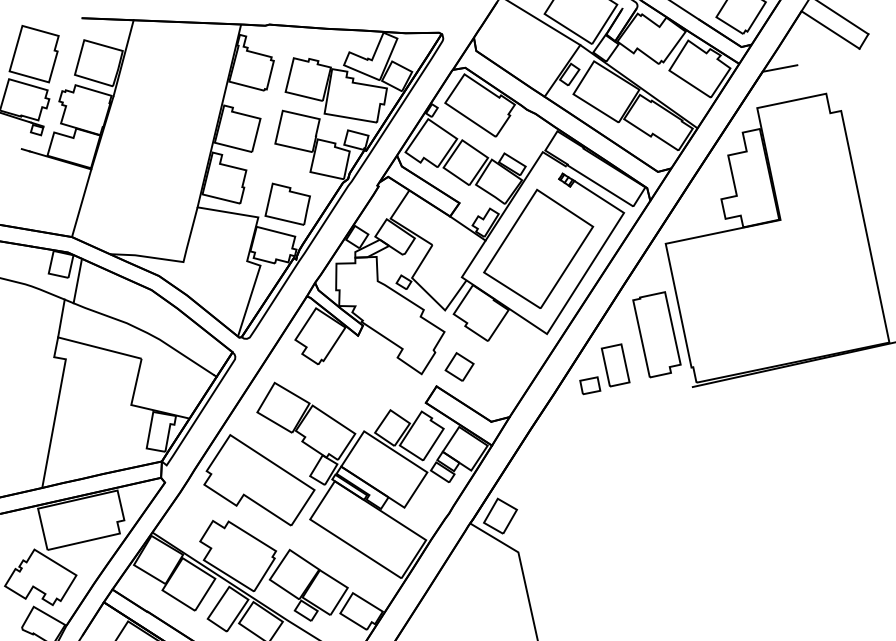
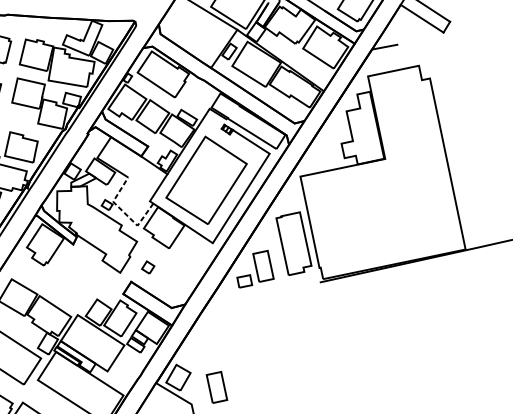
line: (427, 293) -> (124, 213), solid -> dashed
part: (459, 366) -> (148, 267), size x0.6
part: (552, 529) -> (216, 387), added

